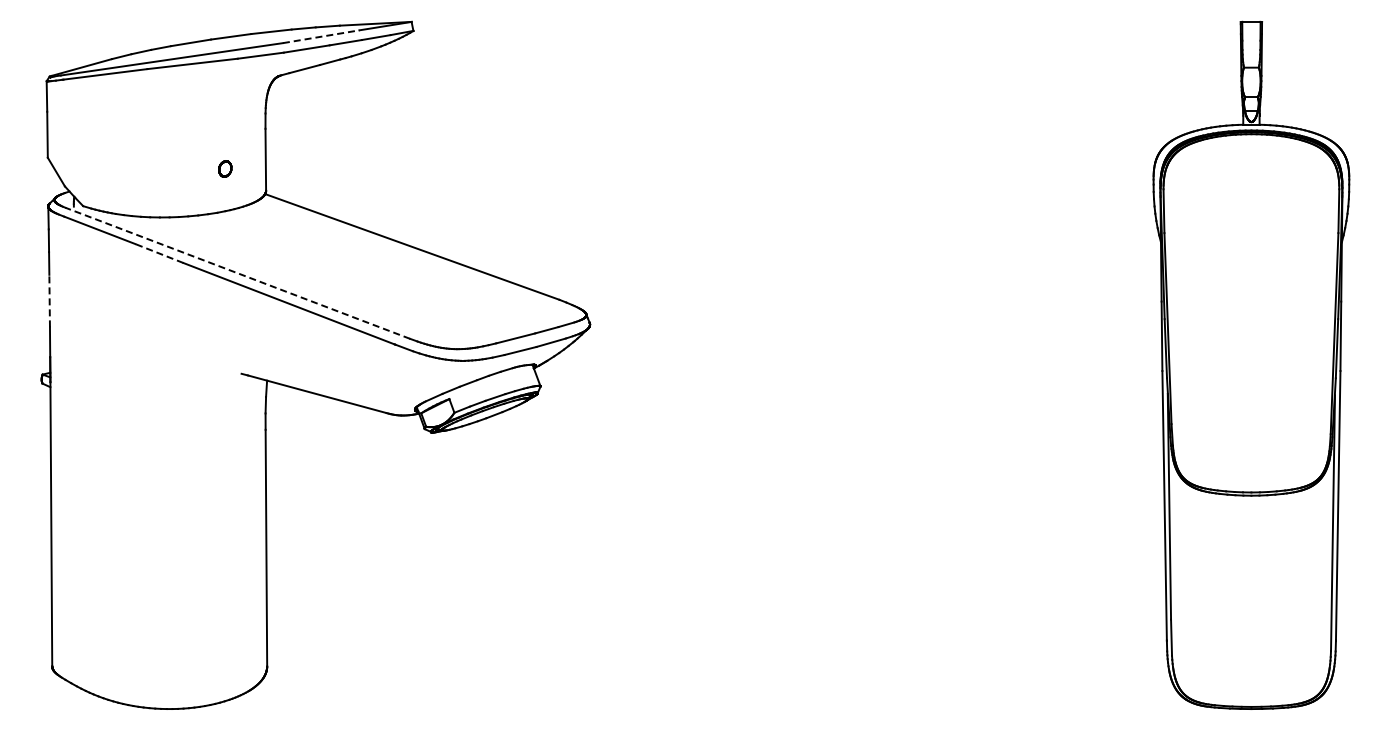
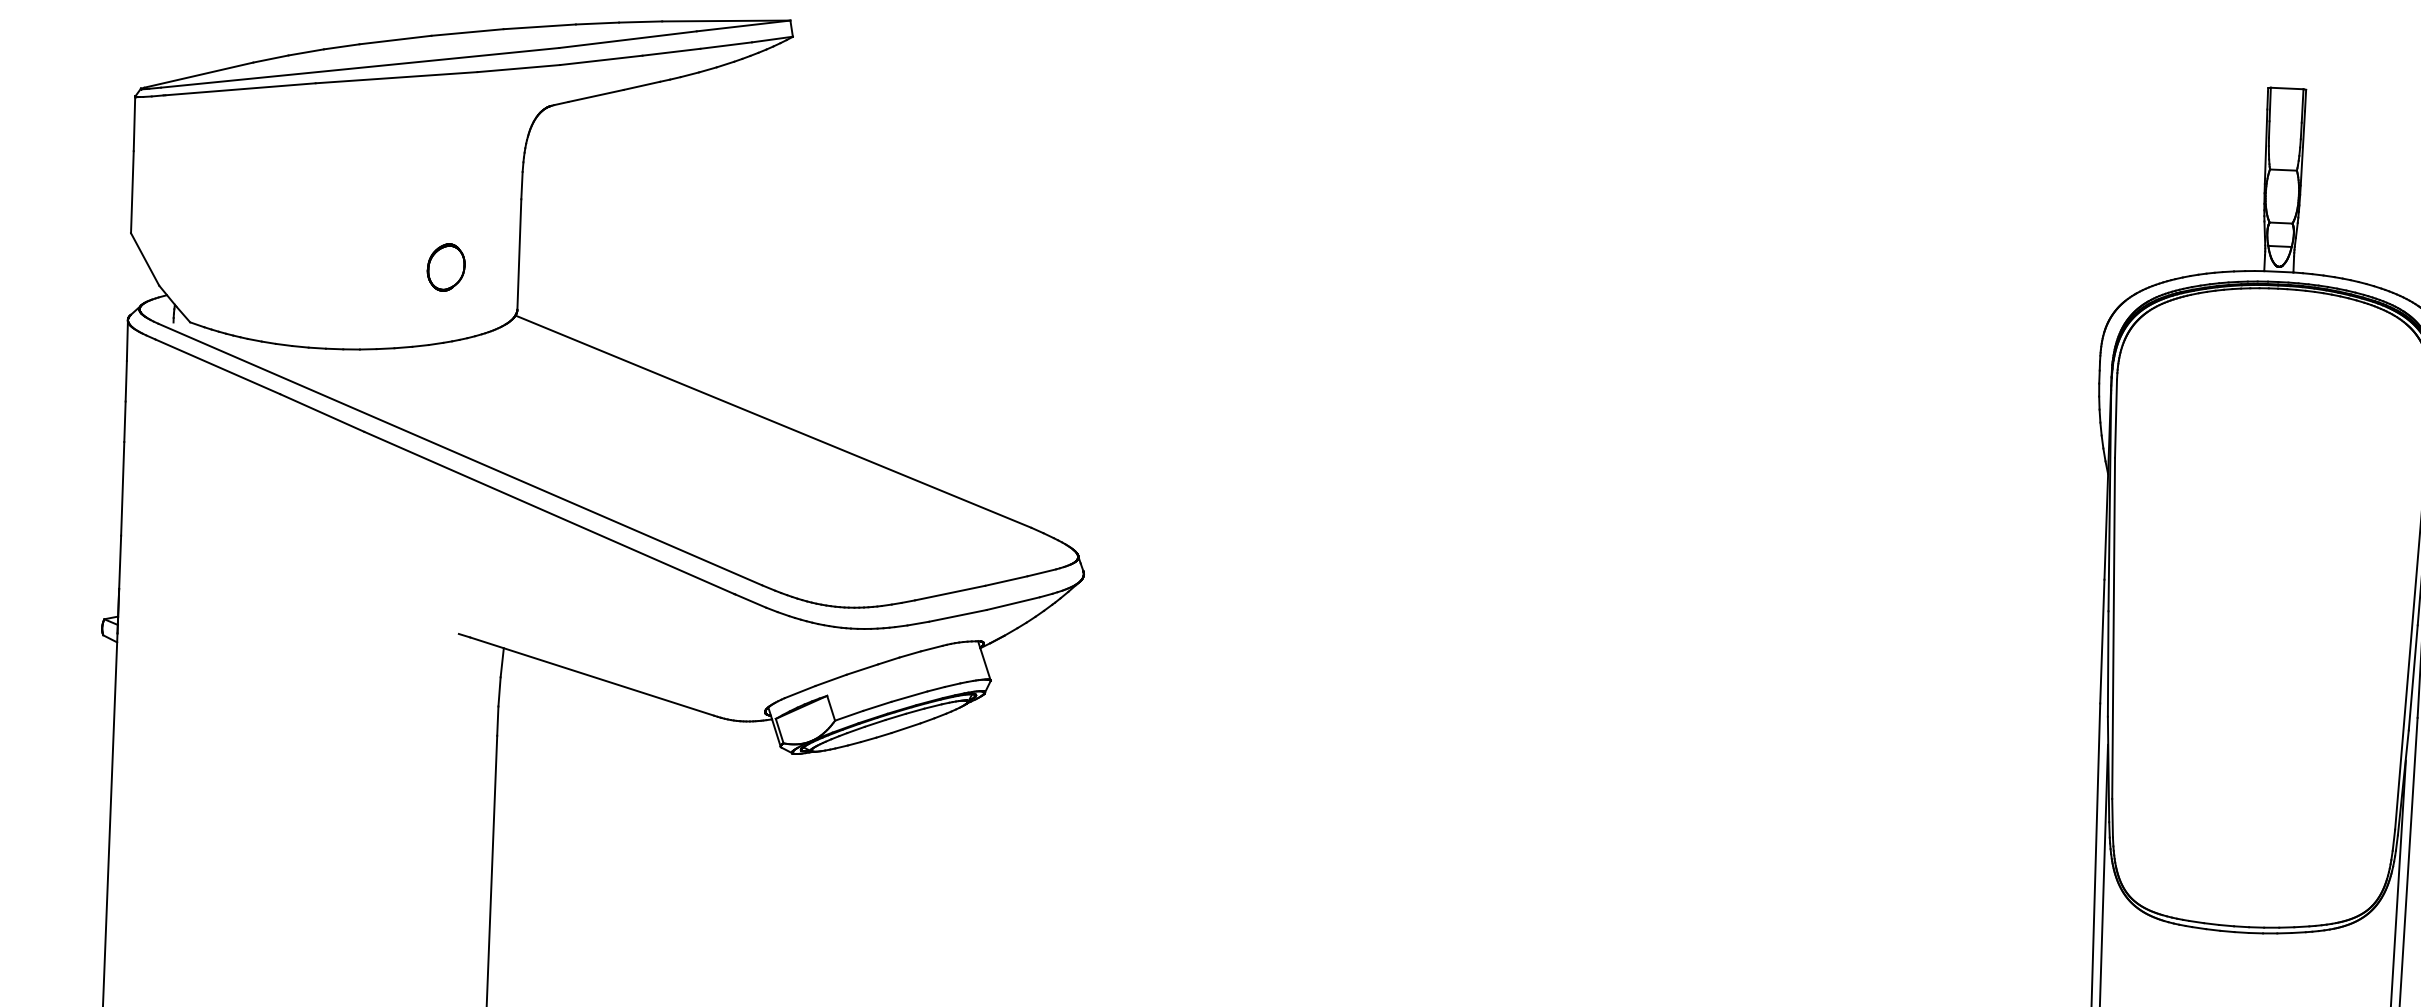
line: (321, 36) -> (628, 39), dashed -> solid
part: (225, 168) -> (446, 266), size x1.67
line: (159, 253) -> (322, 412), dashed -> solid
line: (237, 273) -> (459, 454), dashed -> solid
line: (49, 300) -> (122, 487), dashed -> solid

